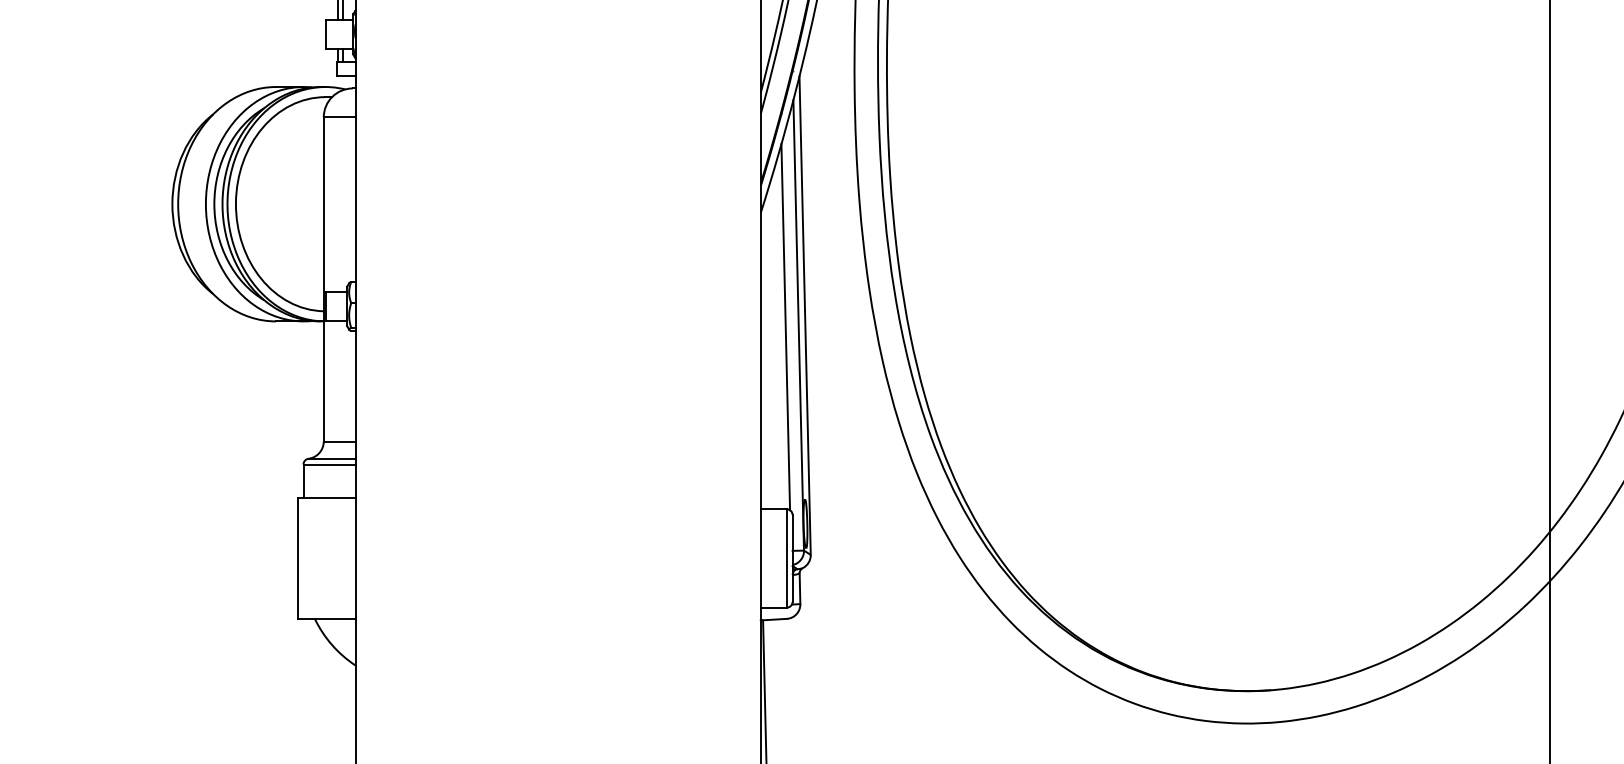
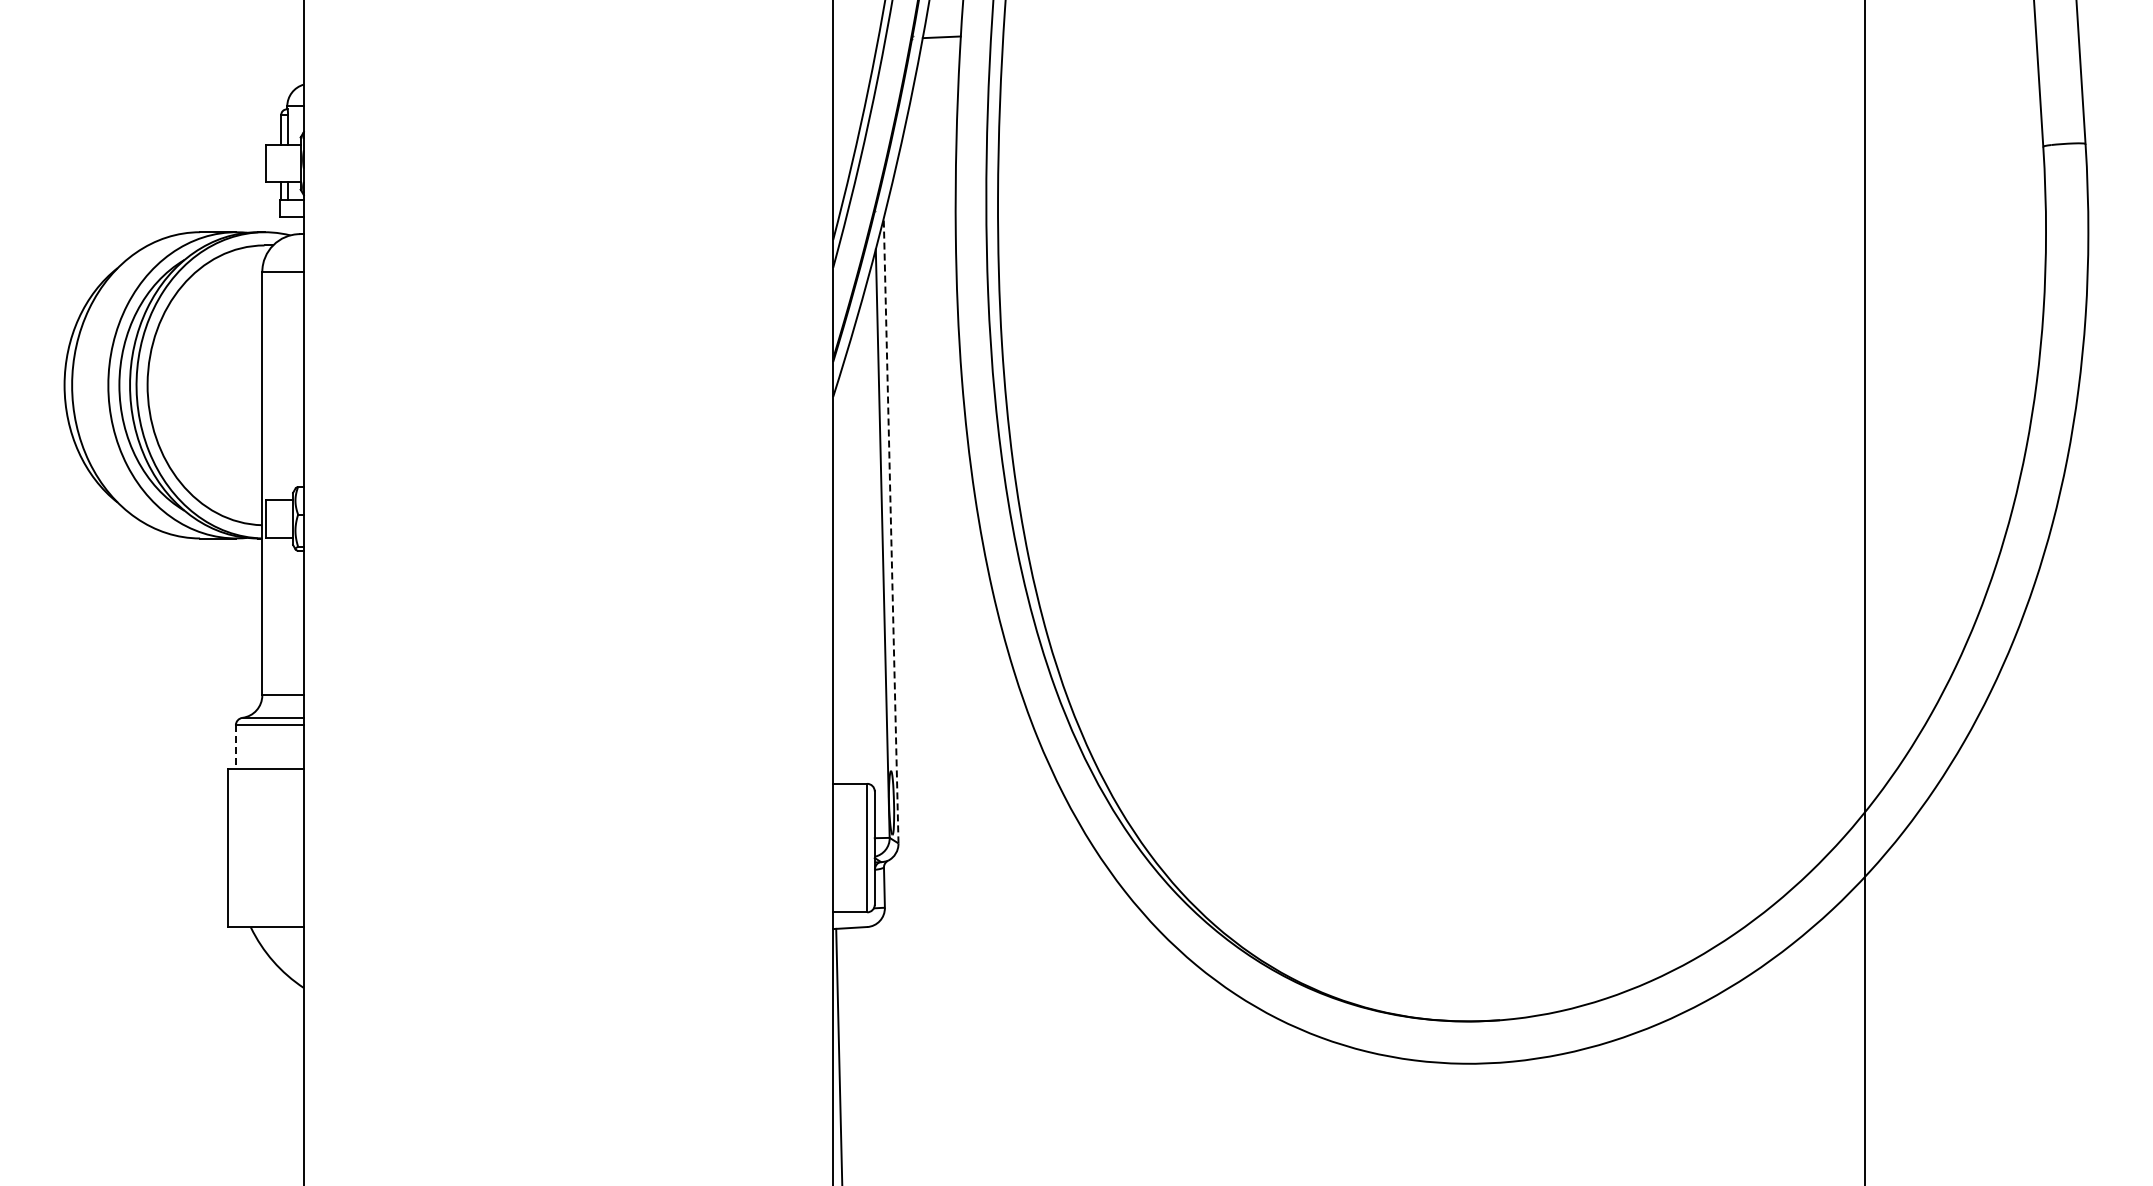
line: (805, 315) -> (891, 530), solid -> dashed
line: (785, 326) -> (865, 545), removed
line: (303, 481) -> (235, 747), solid -> dashed

